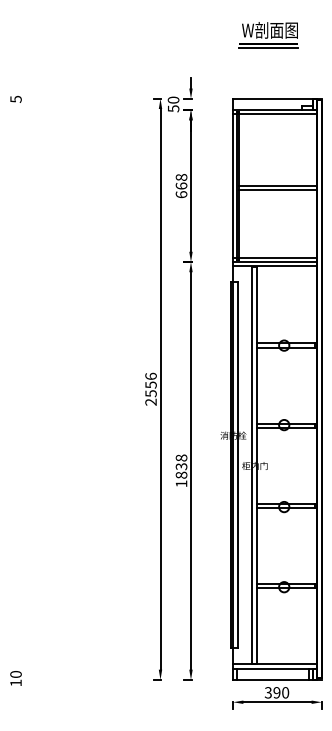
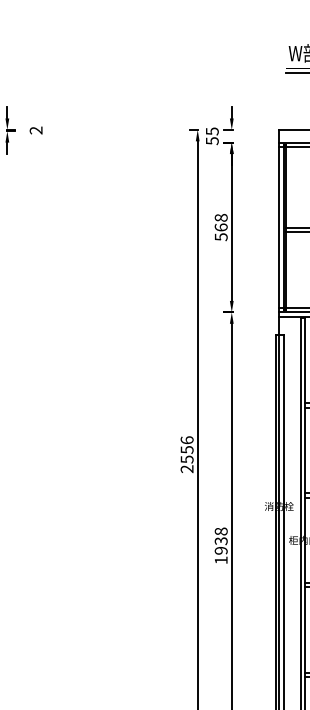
text: (15, 98) -> (35, 129), 5 -> 2
text: (173, 99) -> (212, 130), 50 -> 55
text: (181, 194) -> (221, 236), 668 -> 568
text: (181, 474) -> (221, 549), 1838 -> 1938

